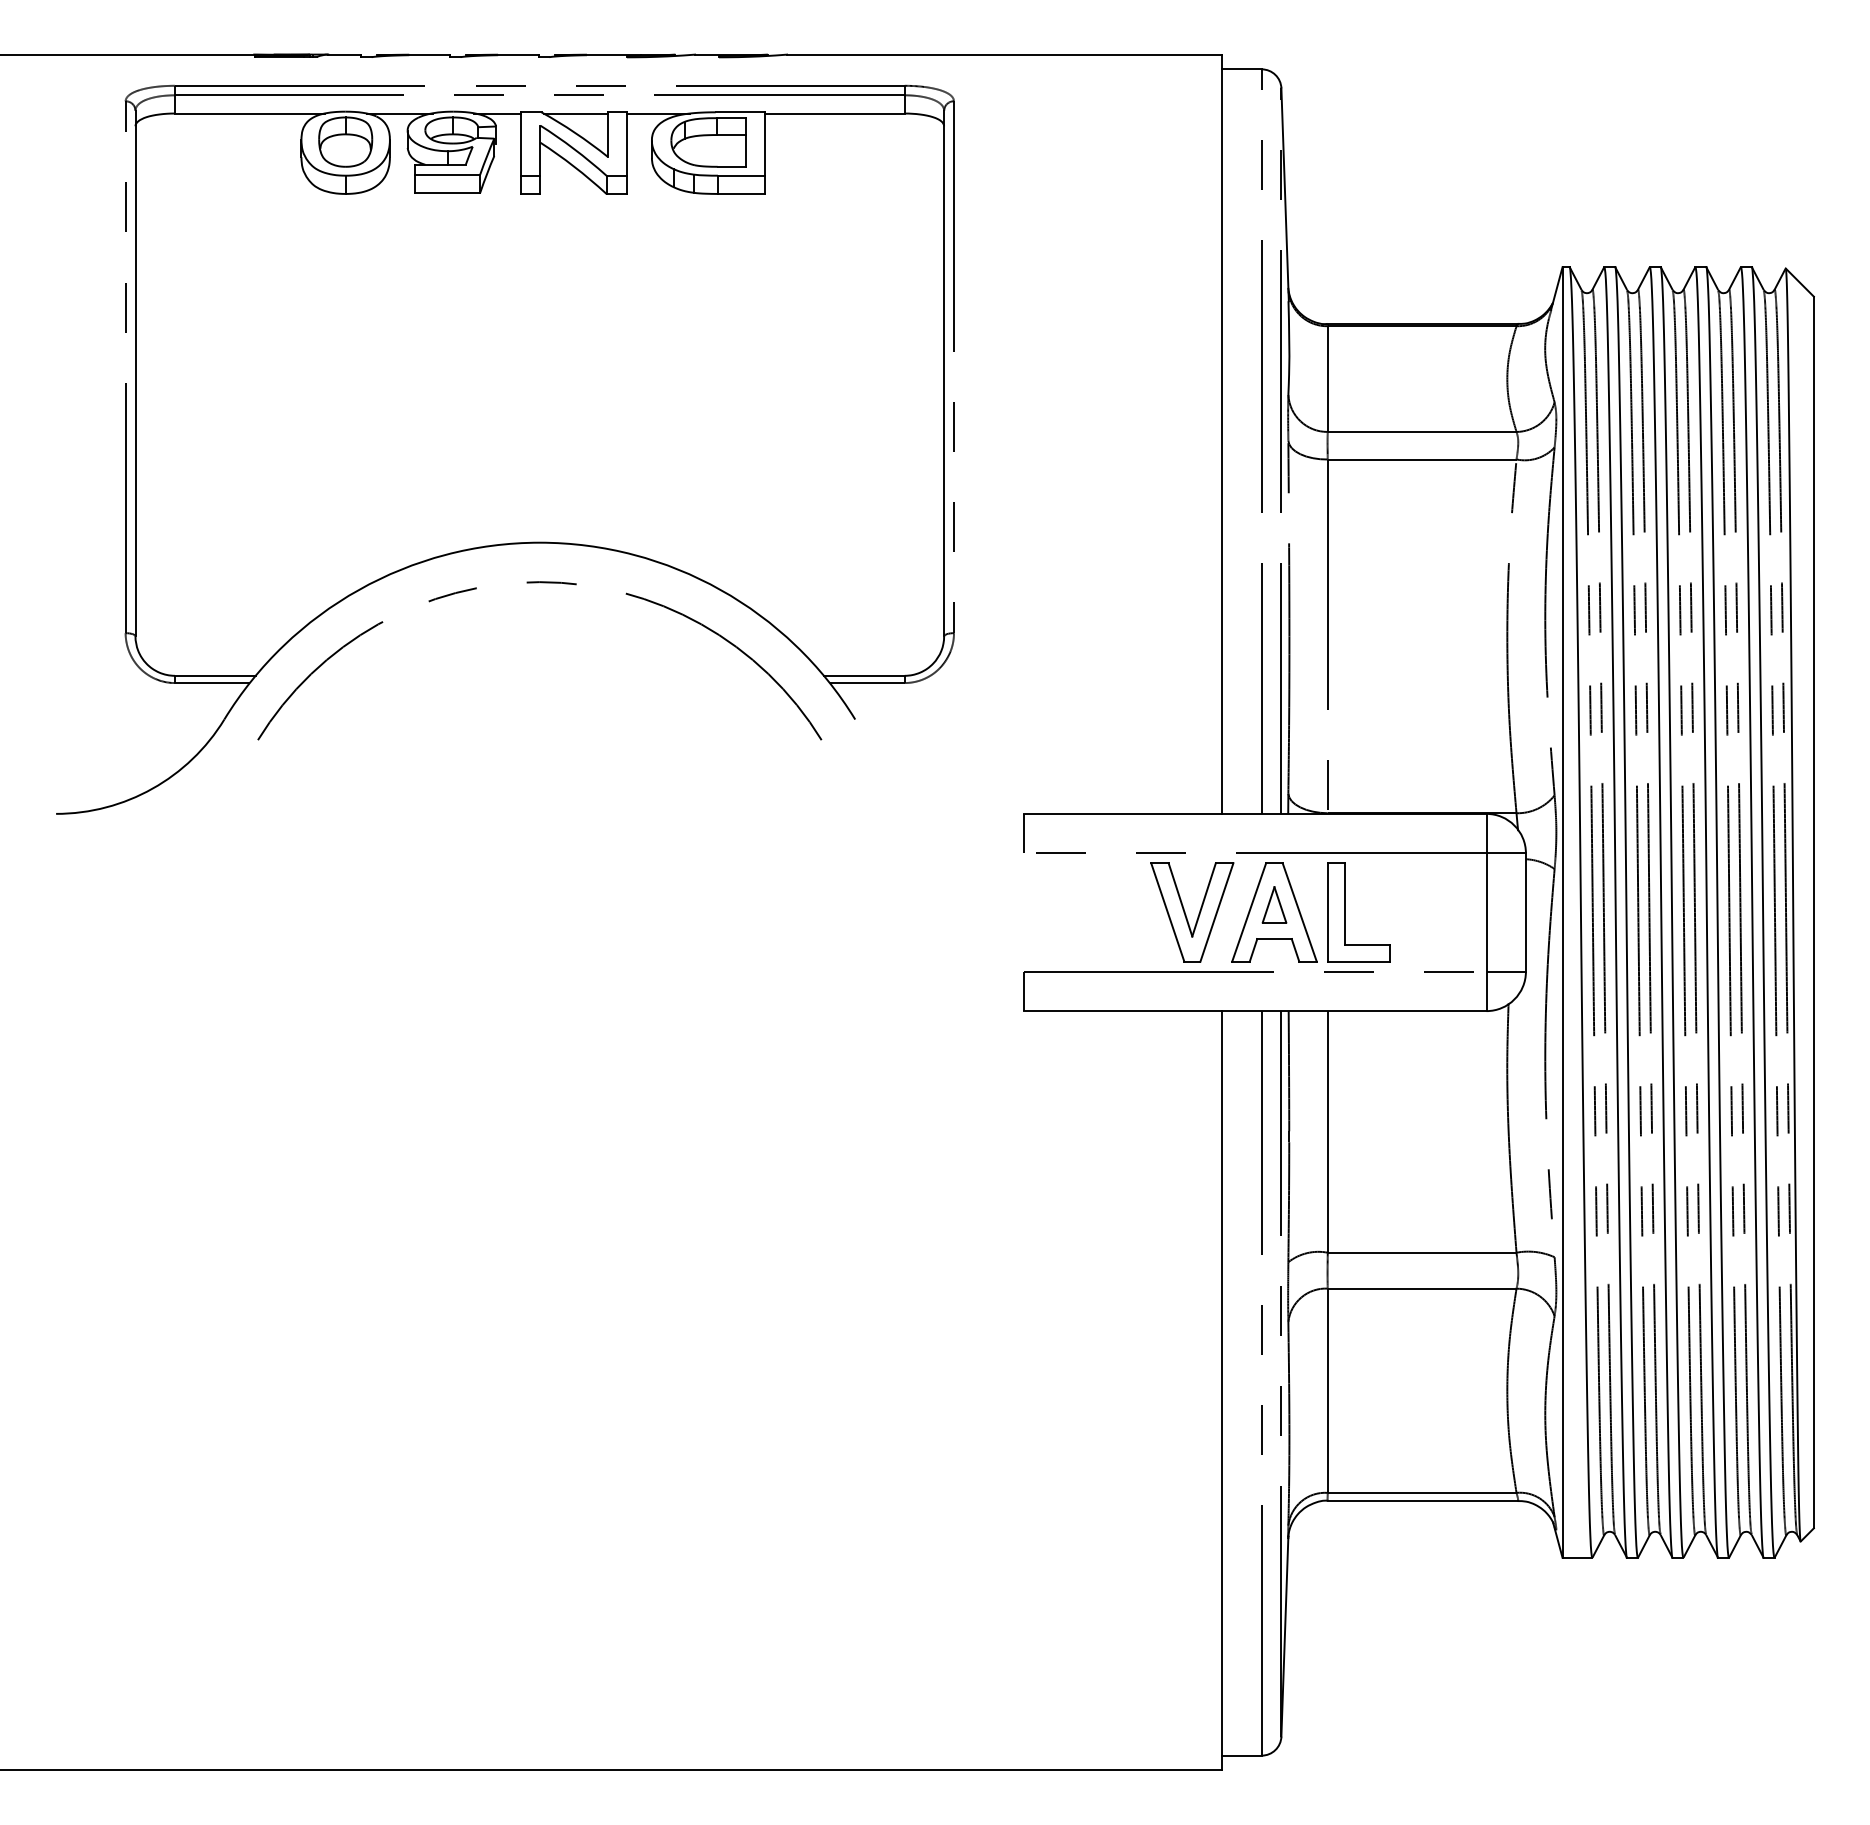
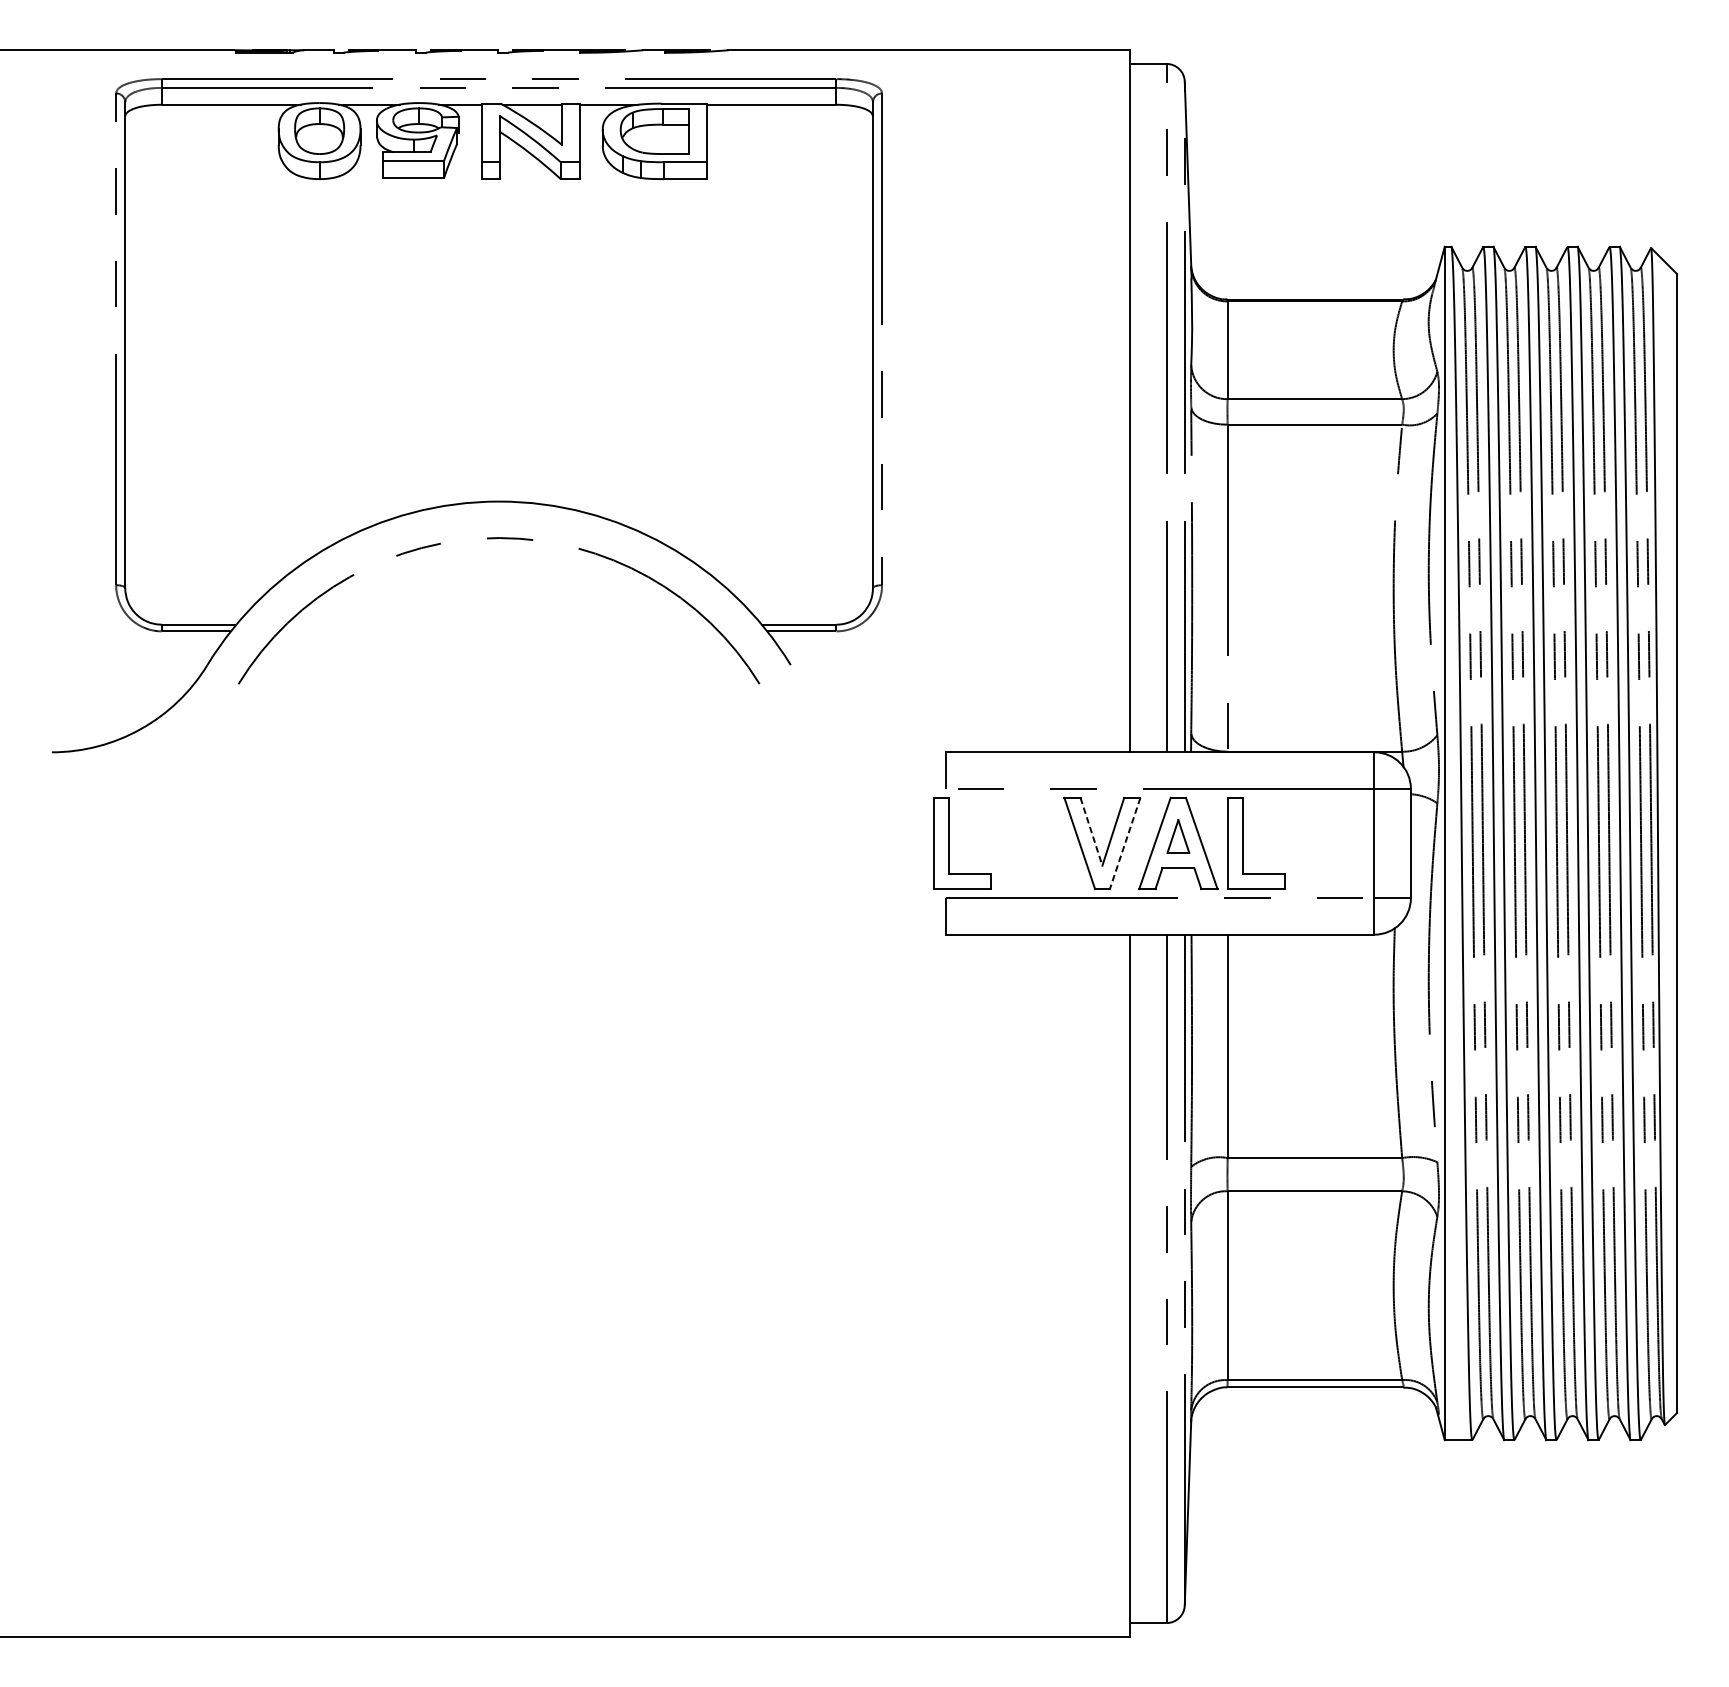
line: (1180, 899) -> (1091, 831), solid -> dashed
part: (1027, 912) -> (950, 843), added
line: (1216, 912) -> (1124, 843), solid -> dashed

